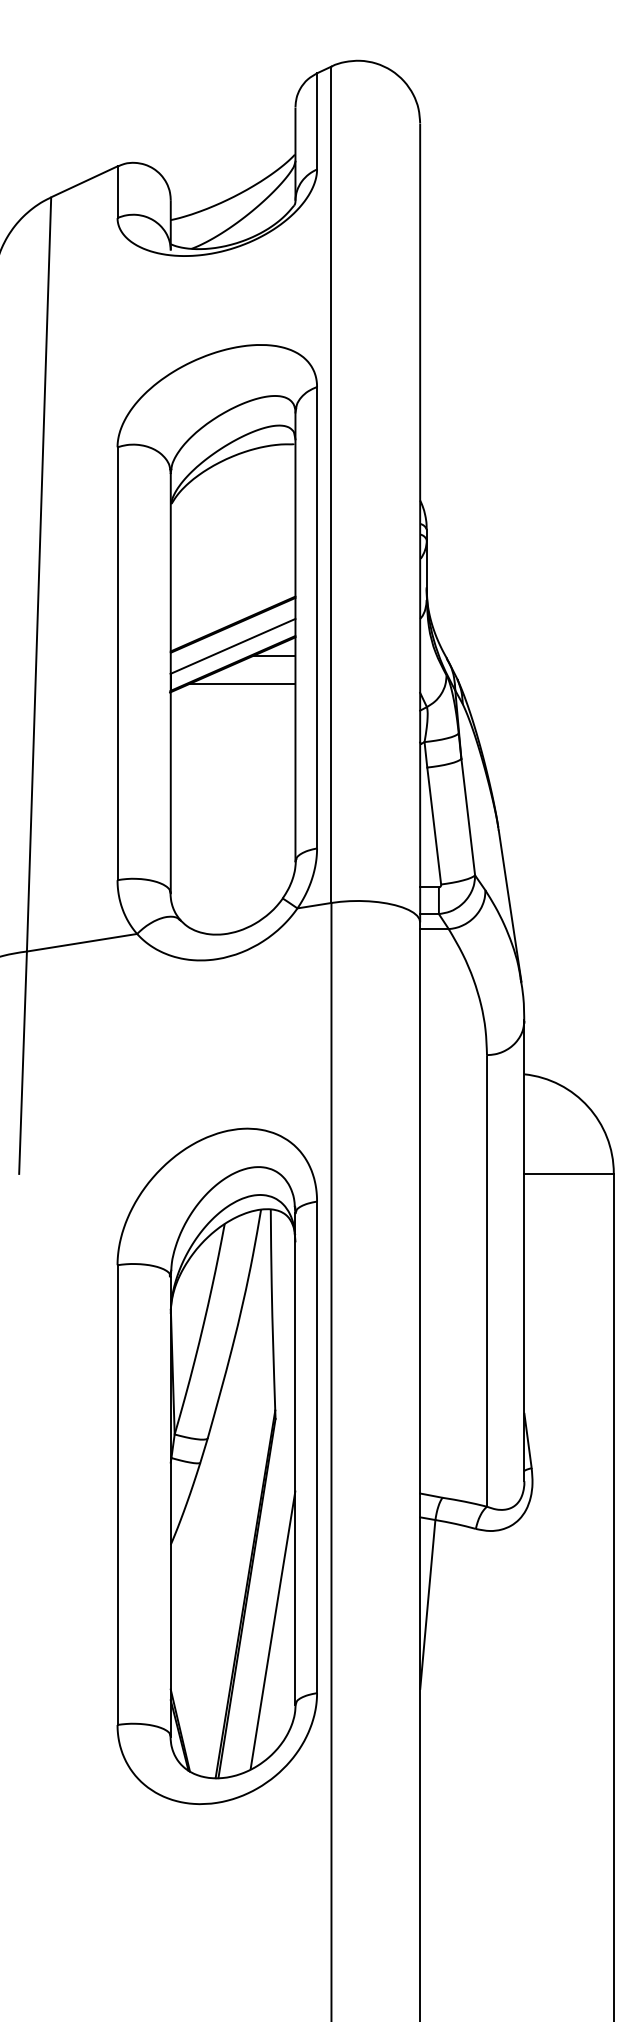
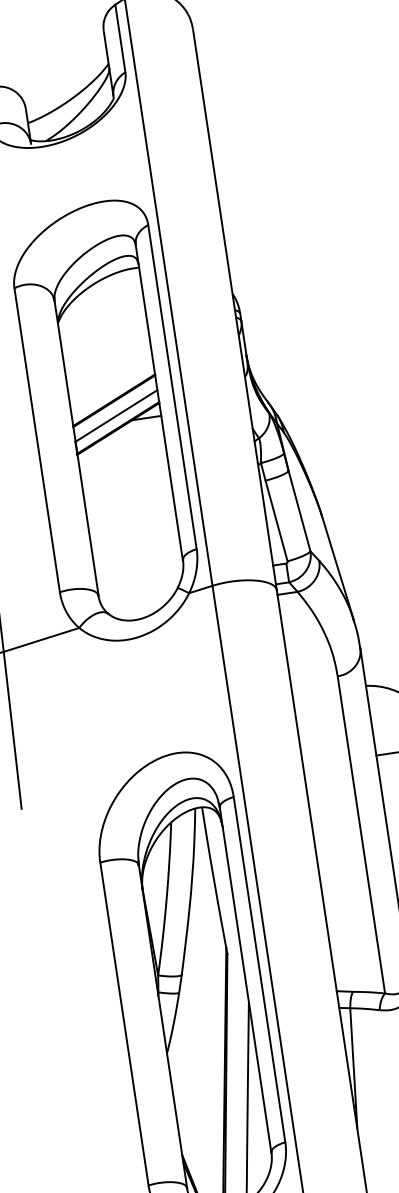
line: (241, 684) -> (126, 441), removed

